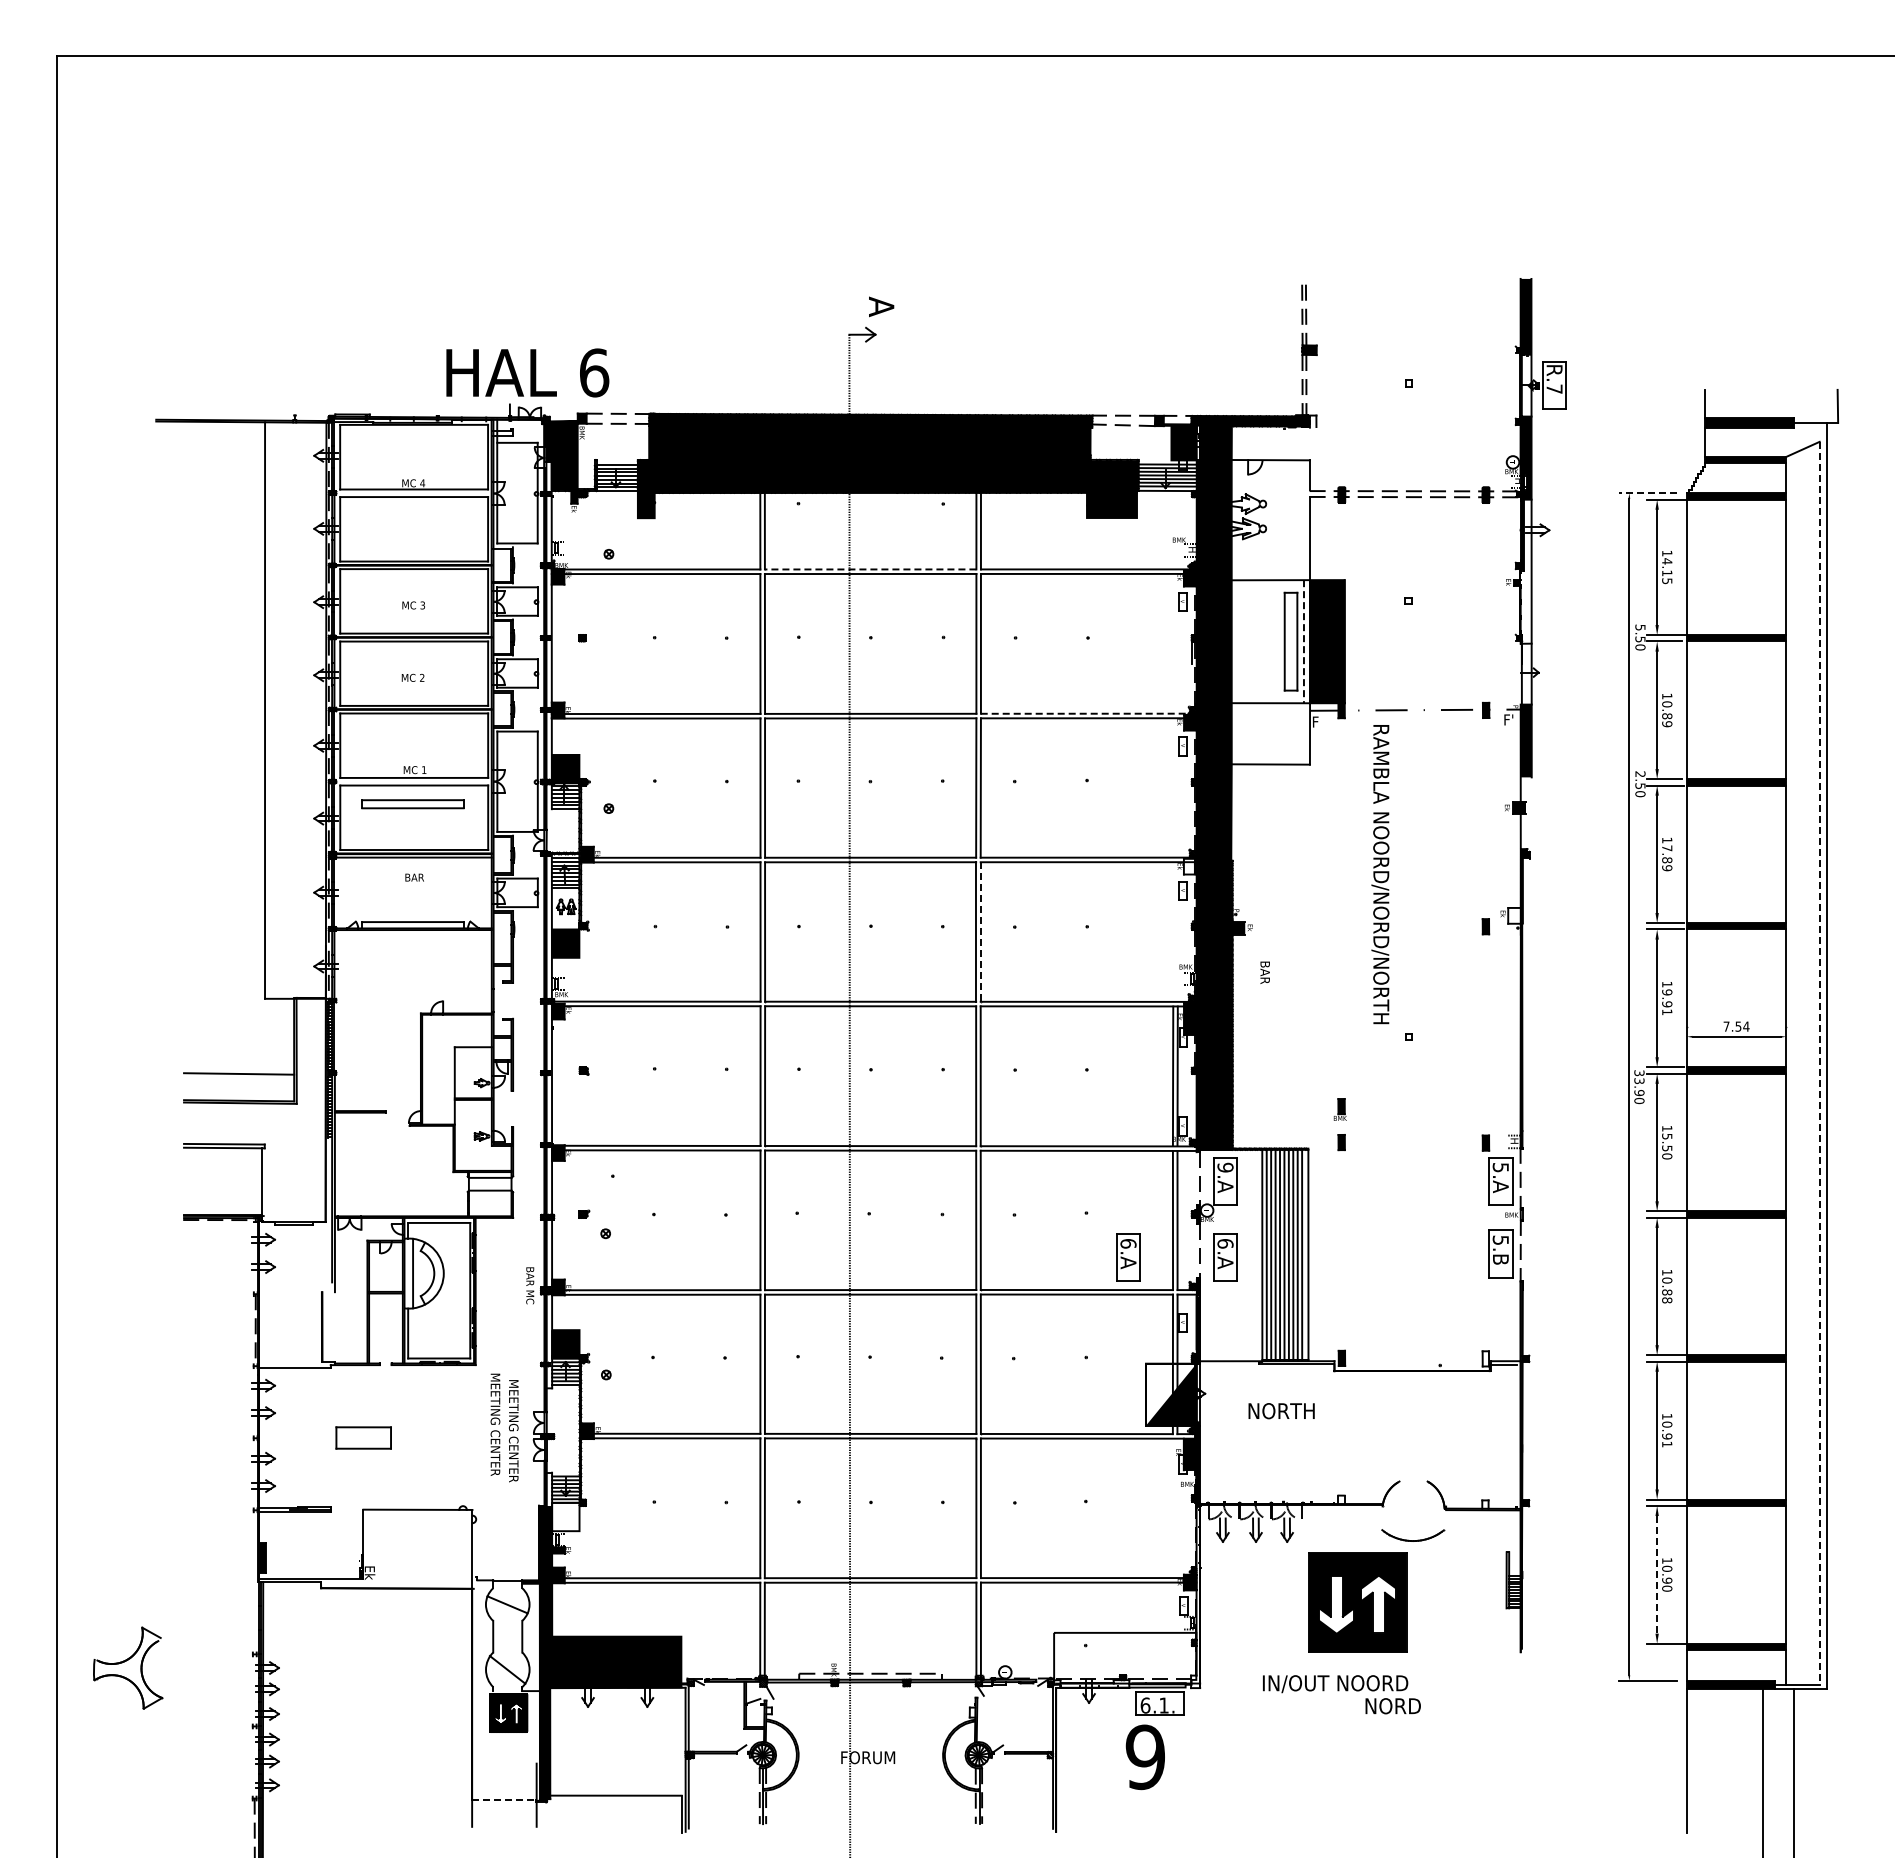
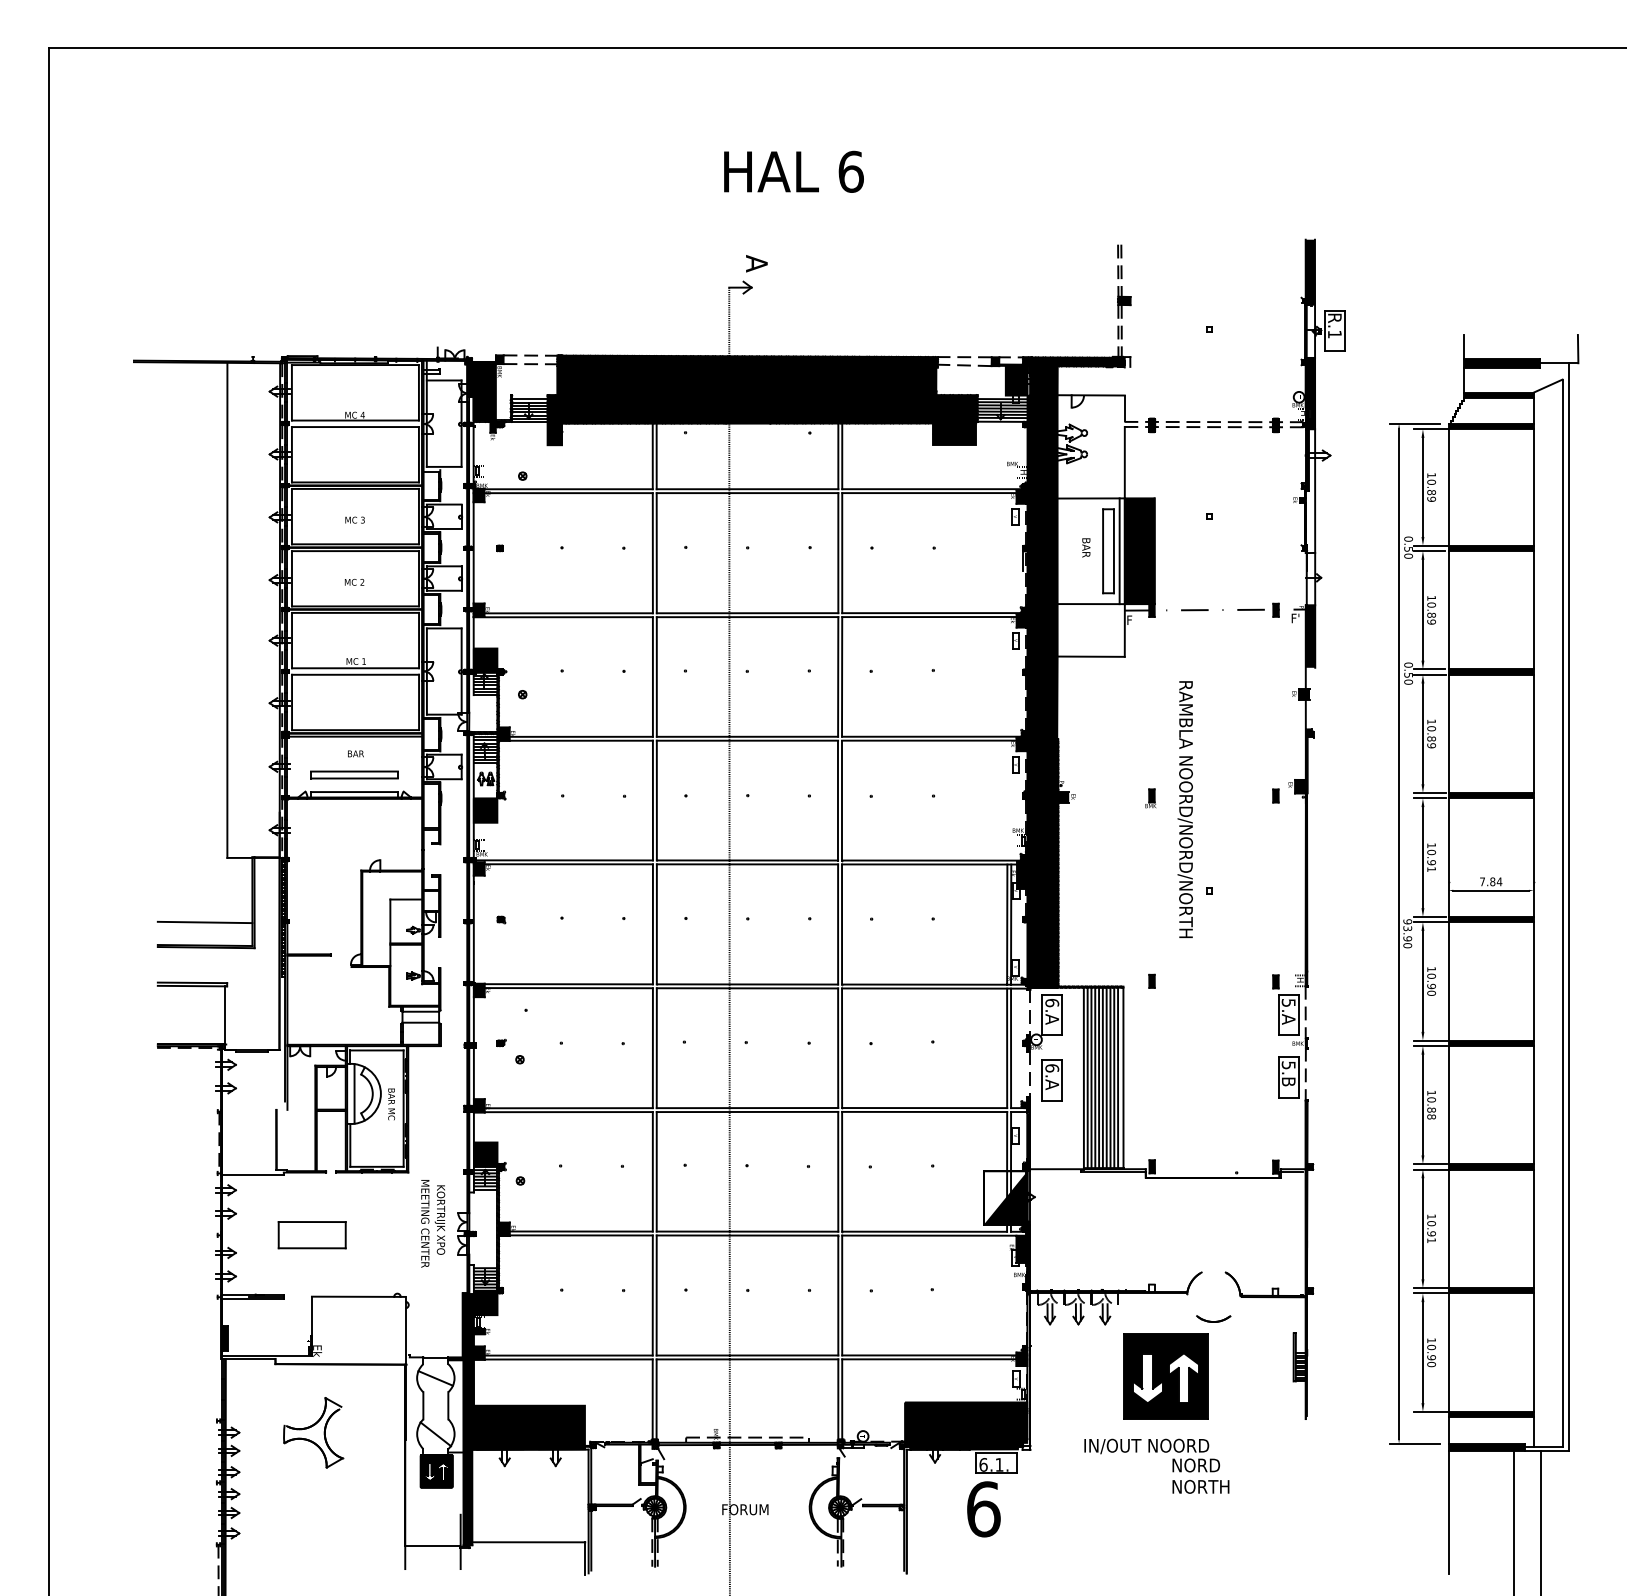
text: (527, 372) -> (793, 171), moved
text: (1554, 388) -> (1334, 333), R.7 -> R.1
line: (1648, 493) -> (1415, 423), dashed -> solid
line: (870, 569) -> (747, 489), dashed -> solid
text: (1667, 571) -> (1431, 490), 14.15 -> 10.89
text: (1640, 627) -> (1408, 539), 5.50 -> 0.50
line: (1303, 641) -> (1119, 551), dashed -> solid
line: (1088, 713) -> (934, 612), dashed -> solid
text: (1640, 774) -> (1408, 665), 2.50 -> 0.50
part: (412, 804) -> (354, 775), moved
text: (1667, 848) -> (1431, 728), 17.89 -> 10.89
fill: (1189, 866) -> (1021, 744), added
text: (1380, 874) -> (1185, 809), moved
fill: (1514, 915) -> (1300, 786), added
line: (980, 932) -> (841, 801), dashed -> solid
text: (1264, 972) -> (1085, 547), moved
text: (1667, 992) -> (1431, 852), 19.91 -> 10.91
text: (1738, 1026) -> (1492, 881), 7.54 -> 7.84
line: (1819, 1063) -> (1562, 913), dashed -> solid
text: (1639, 1073) -> (1407, 922), 33.90 -> 93.90
part: (1339, 1109) -> (1150, 798), moved
text: (1667, 1142) -> (1431, 981), 15.50 -> 10.90
text: (1225, 1167) -> (1052, 1002), 9.A -> 6.A
part: (1128, 1257) -> (968, 1080), removed
text: (530, 1285) -> (391, 1104), moved
fill: (1485, 1358) -> (1275, 1166), added
text: (1281, 1411) -> (1200, 1487), moved
text: (512, 1431) -> (439, 1229), MEETING CENTER -> KORTRIJK XPO
part: (363, 1437) -> (311, 1234), size x1.43
fill: (565, 1516) -> (485, 1302), added
part: (1413, 1535) -> (1213, 1318), size x0.62
line: (1657, 1574) -> (1423, 1352), dashed -> solid
fill: (1125, 1659) -> (966, 1425), added
part: (126, 1661) -> (311, 1427), moved
text: (1145, 1757) -> (983, 1509), 9 -> 6
line: (504, 1799) -> (433, 1545), dashed -> solid

